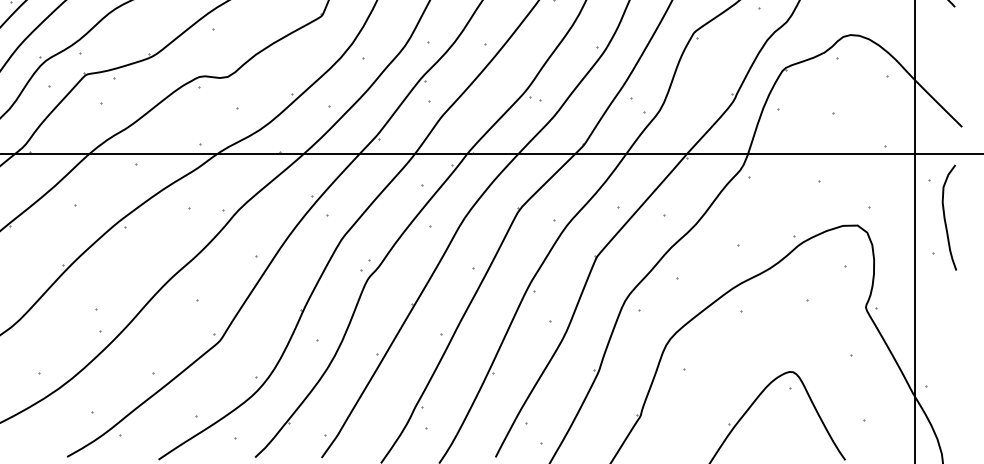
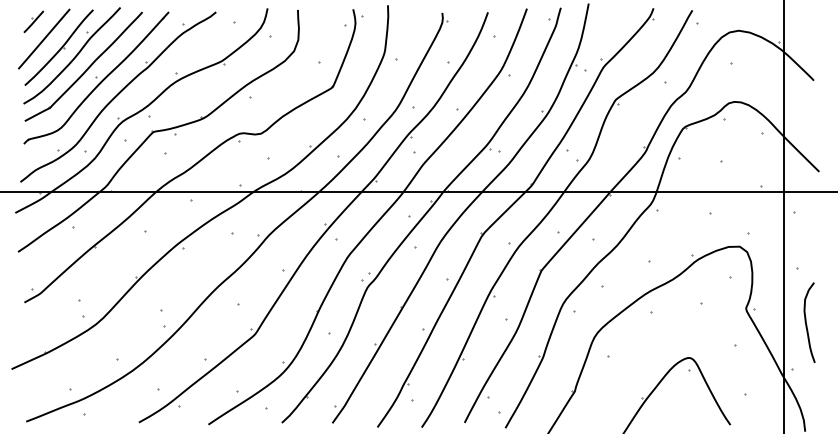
curve: (946, 220) -> (807, 324), moved

